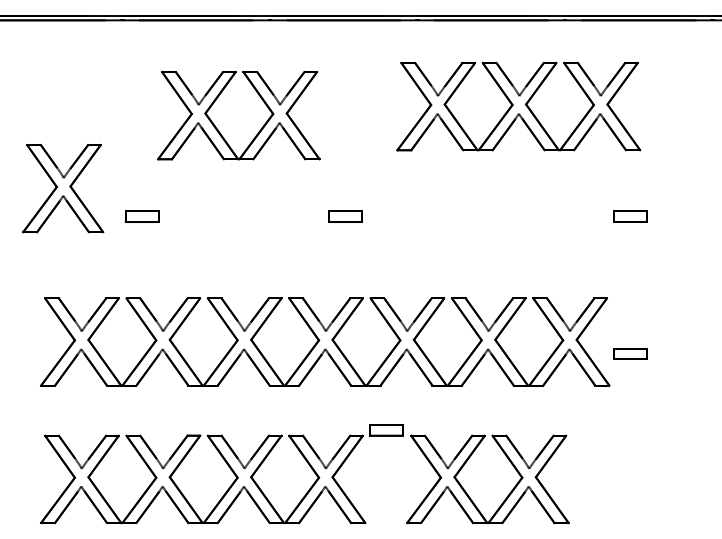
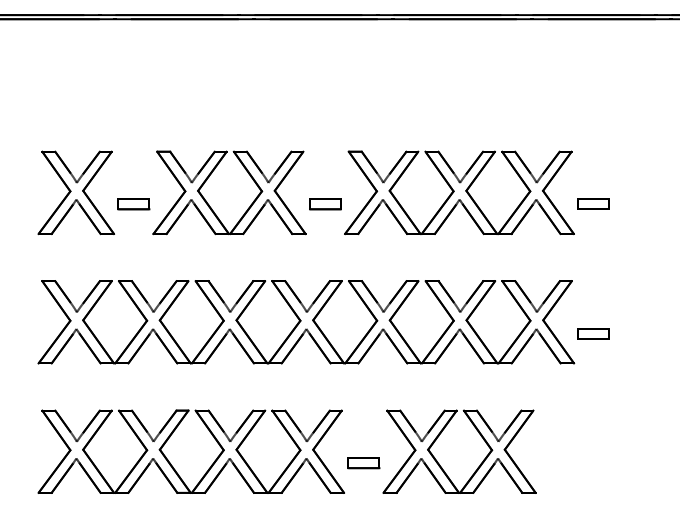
part: (518, 106) -> (459, 192), moved
part: (218, 129) -> (210, 205), moved
part: (63, 188) -> (76, 192), moved
part: (386, 430) -> (364, 463), moved

